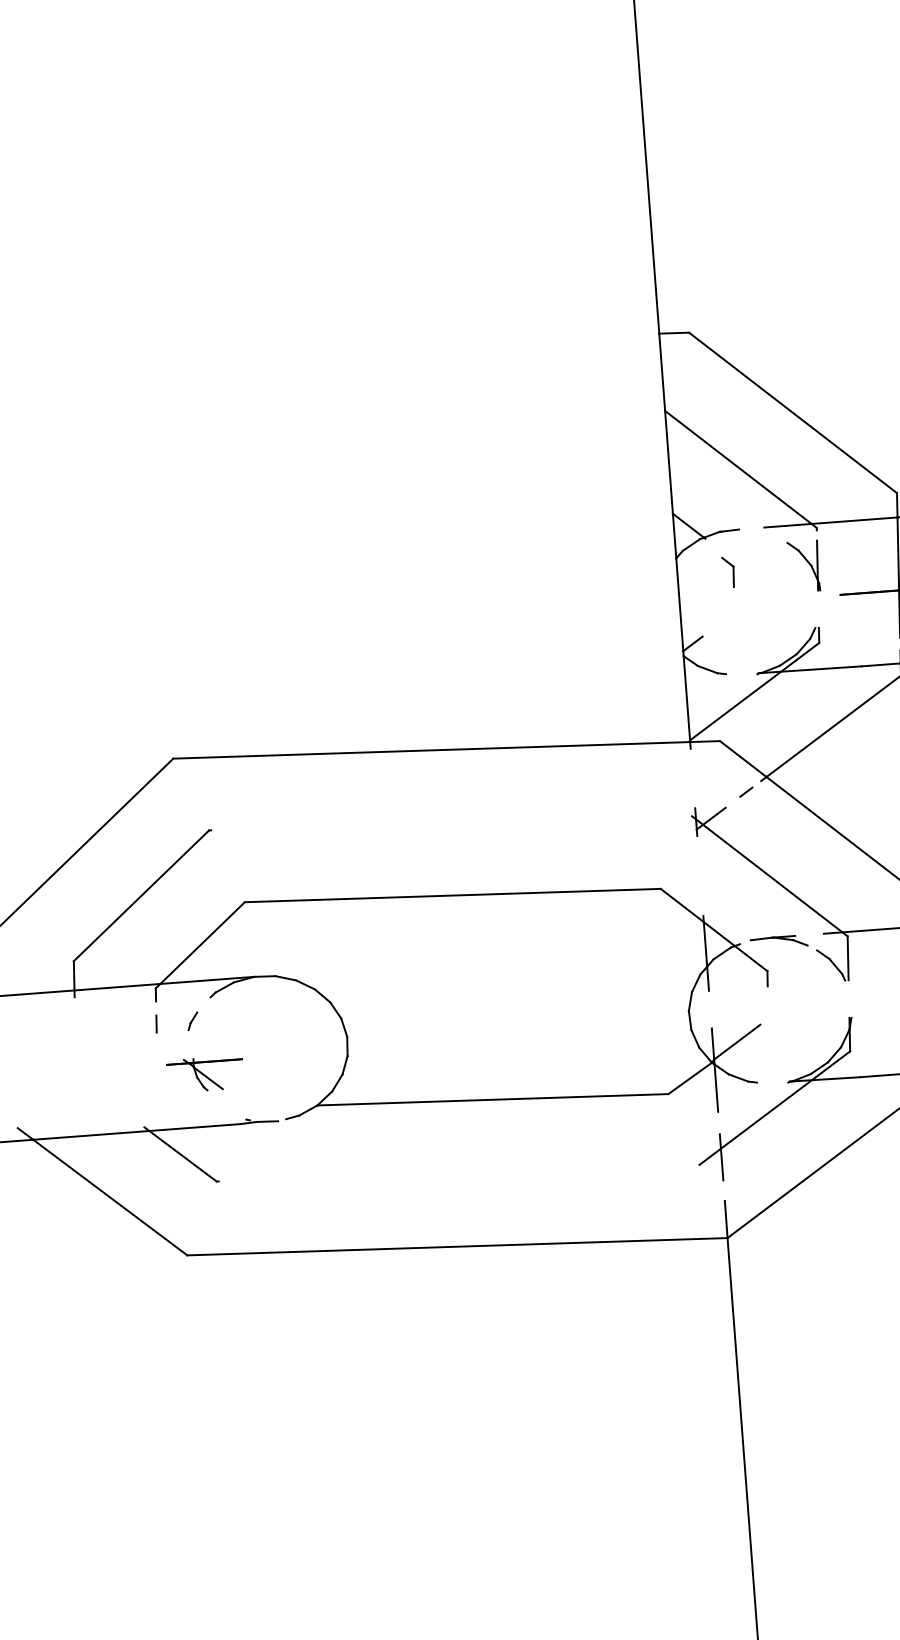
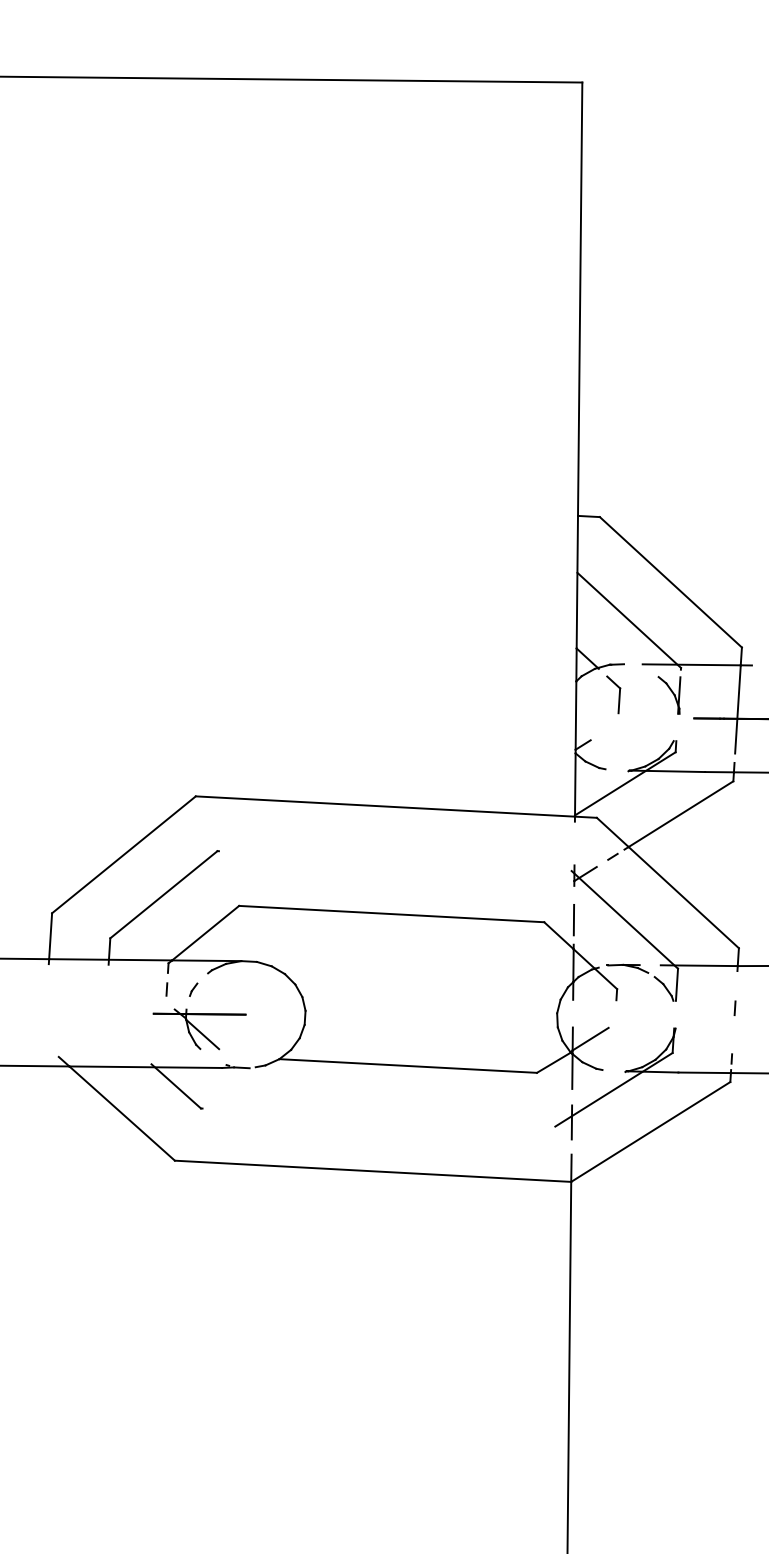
part: (728, 571) -> (613, 694), size x1.67
line: (700, 881) -> (573, 919), added
part: (205, 1074) -> (199, 1029), size x1.67

